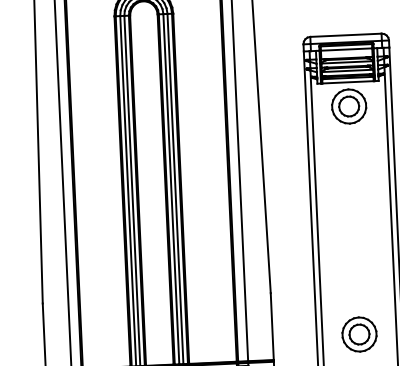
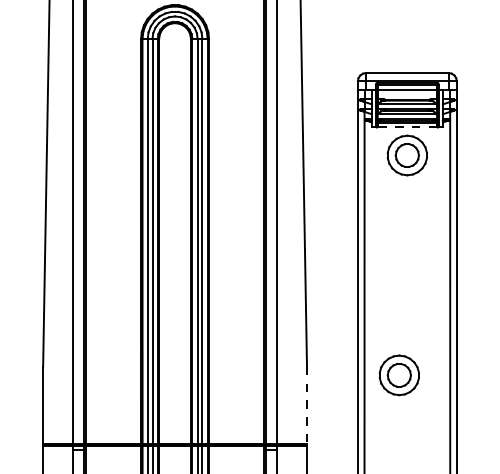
line: (348, 82) -> (407, 127), solid -> dashed
line: (272, 326) -> (307, 405), solid -> dashed
part: (358, 334) -> (398, 375), moved

